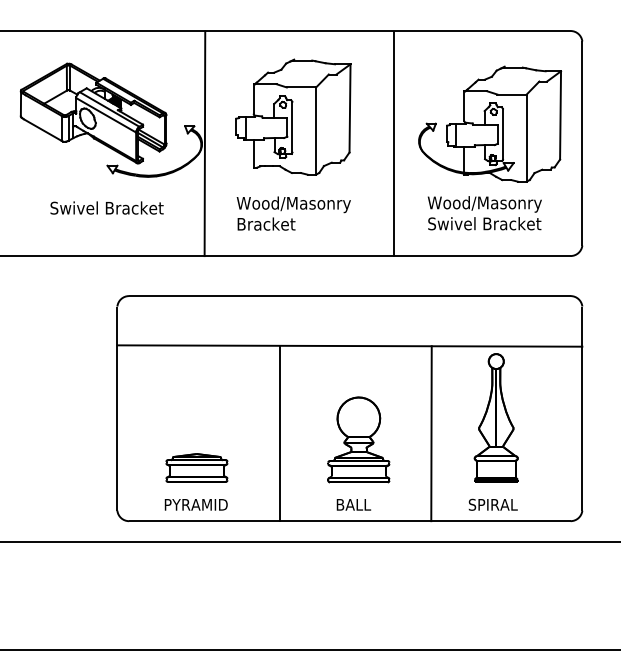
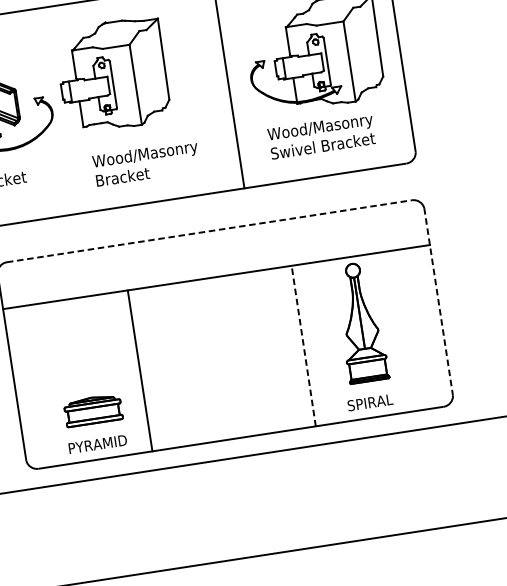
part: (293, 116) -> (112, 74), moved
line: (204, 143) -> (54, 111), removed
line: (349, 296) -> (209, 231), solid -> dashed
line: (582, 409) -> (438, 302), solid -> dashed
line: (280, 433) -> (140, 370), moved
line: (431, 433) -> (303, 345), solid -> dashed
part: (358, 453) -> (239, 374), removed

